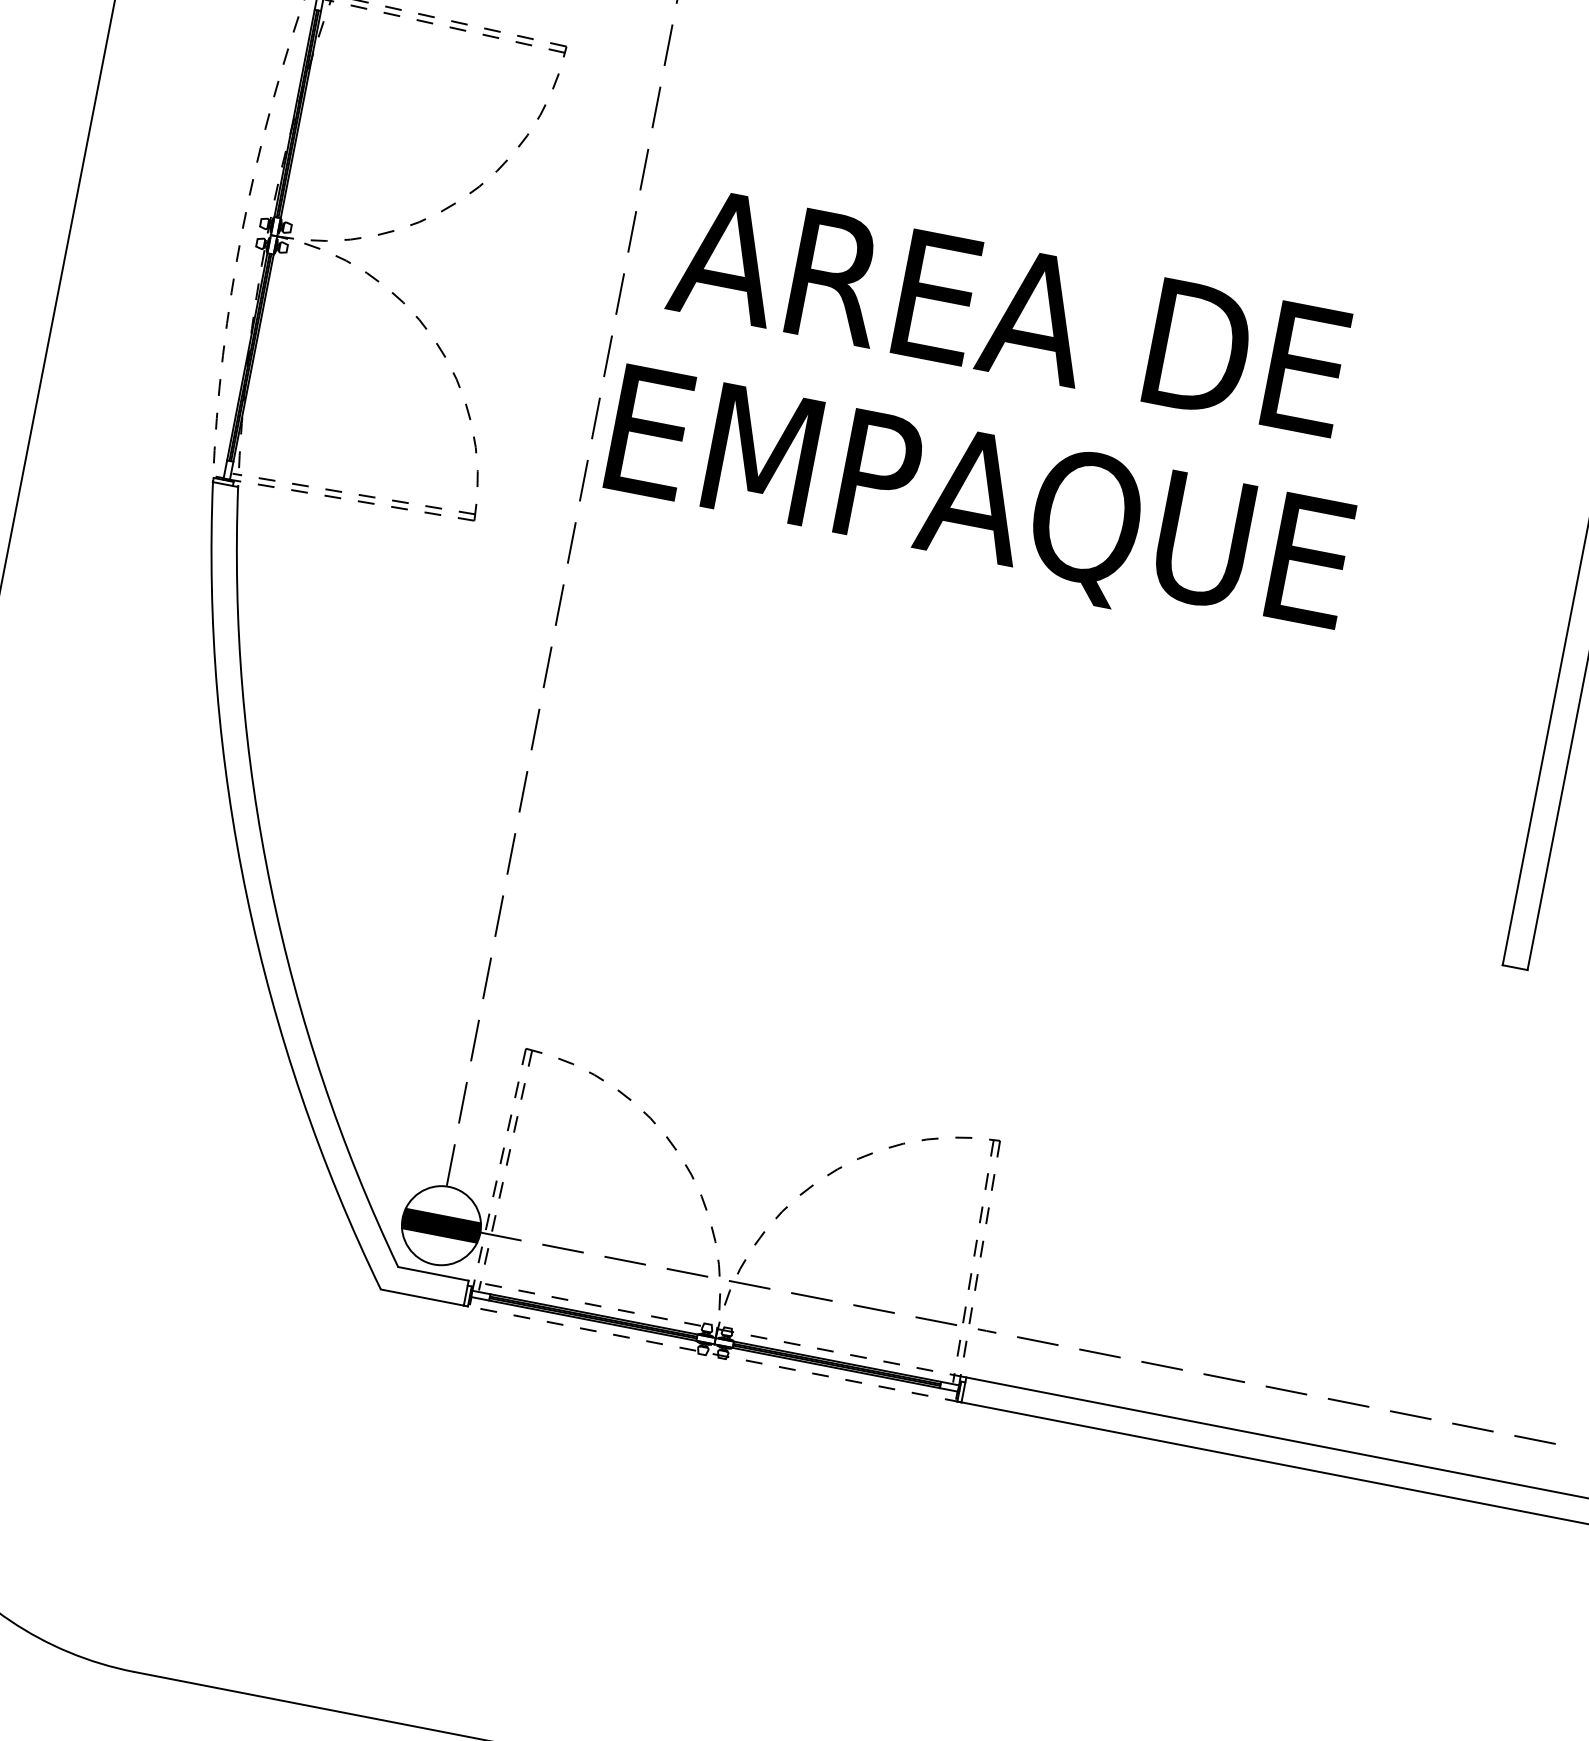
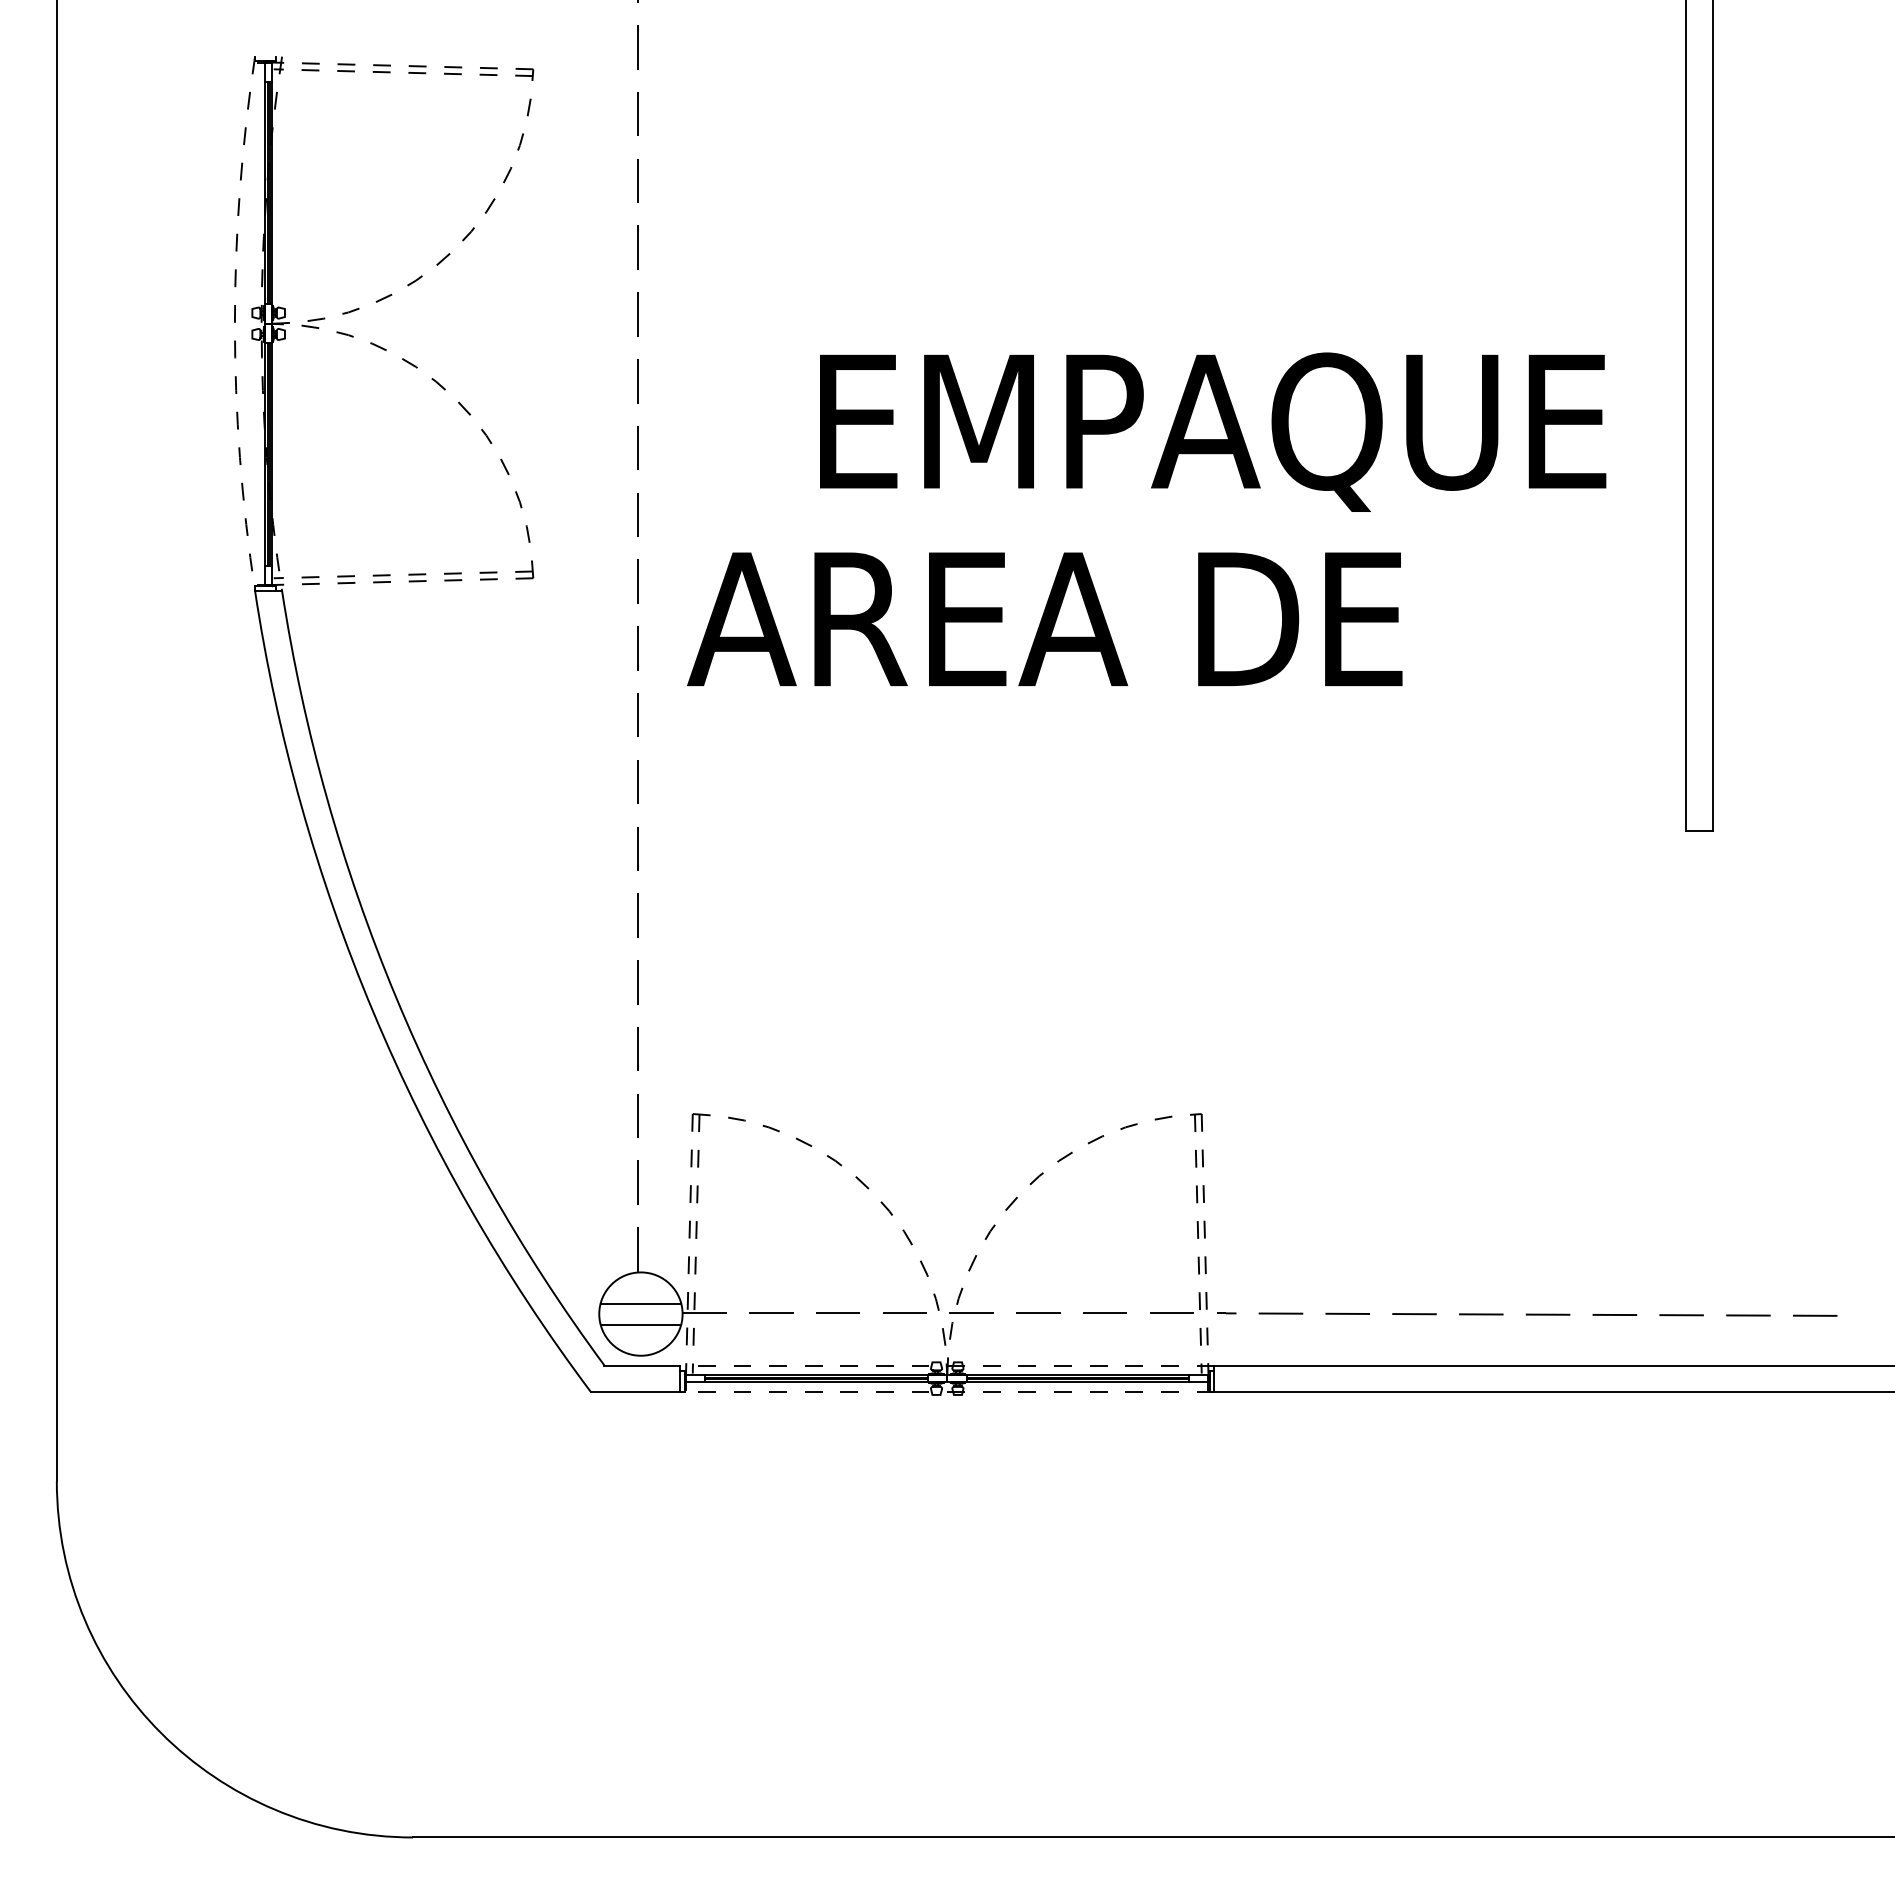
text: (1009, 310) -> (1044, 618), moved
text: (979, 505) -> (1213, 431), moved
fill: (441, 1225) -> (640, 1313), removed

